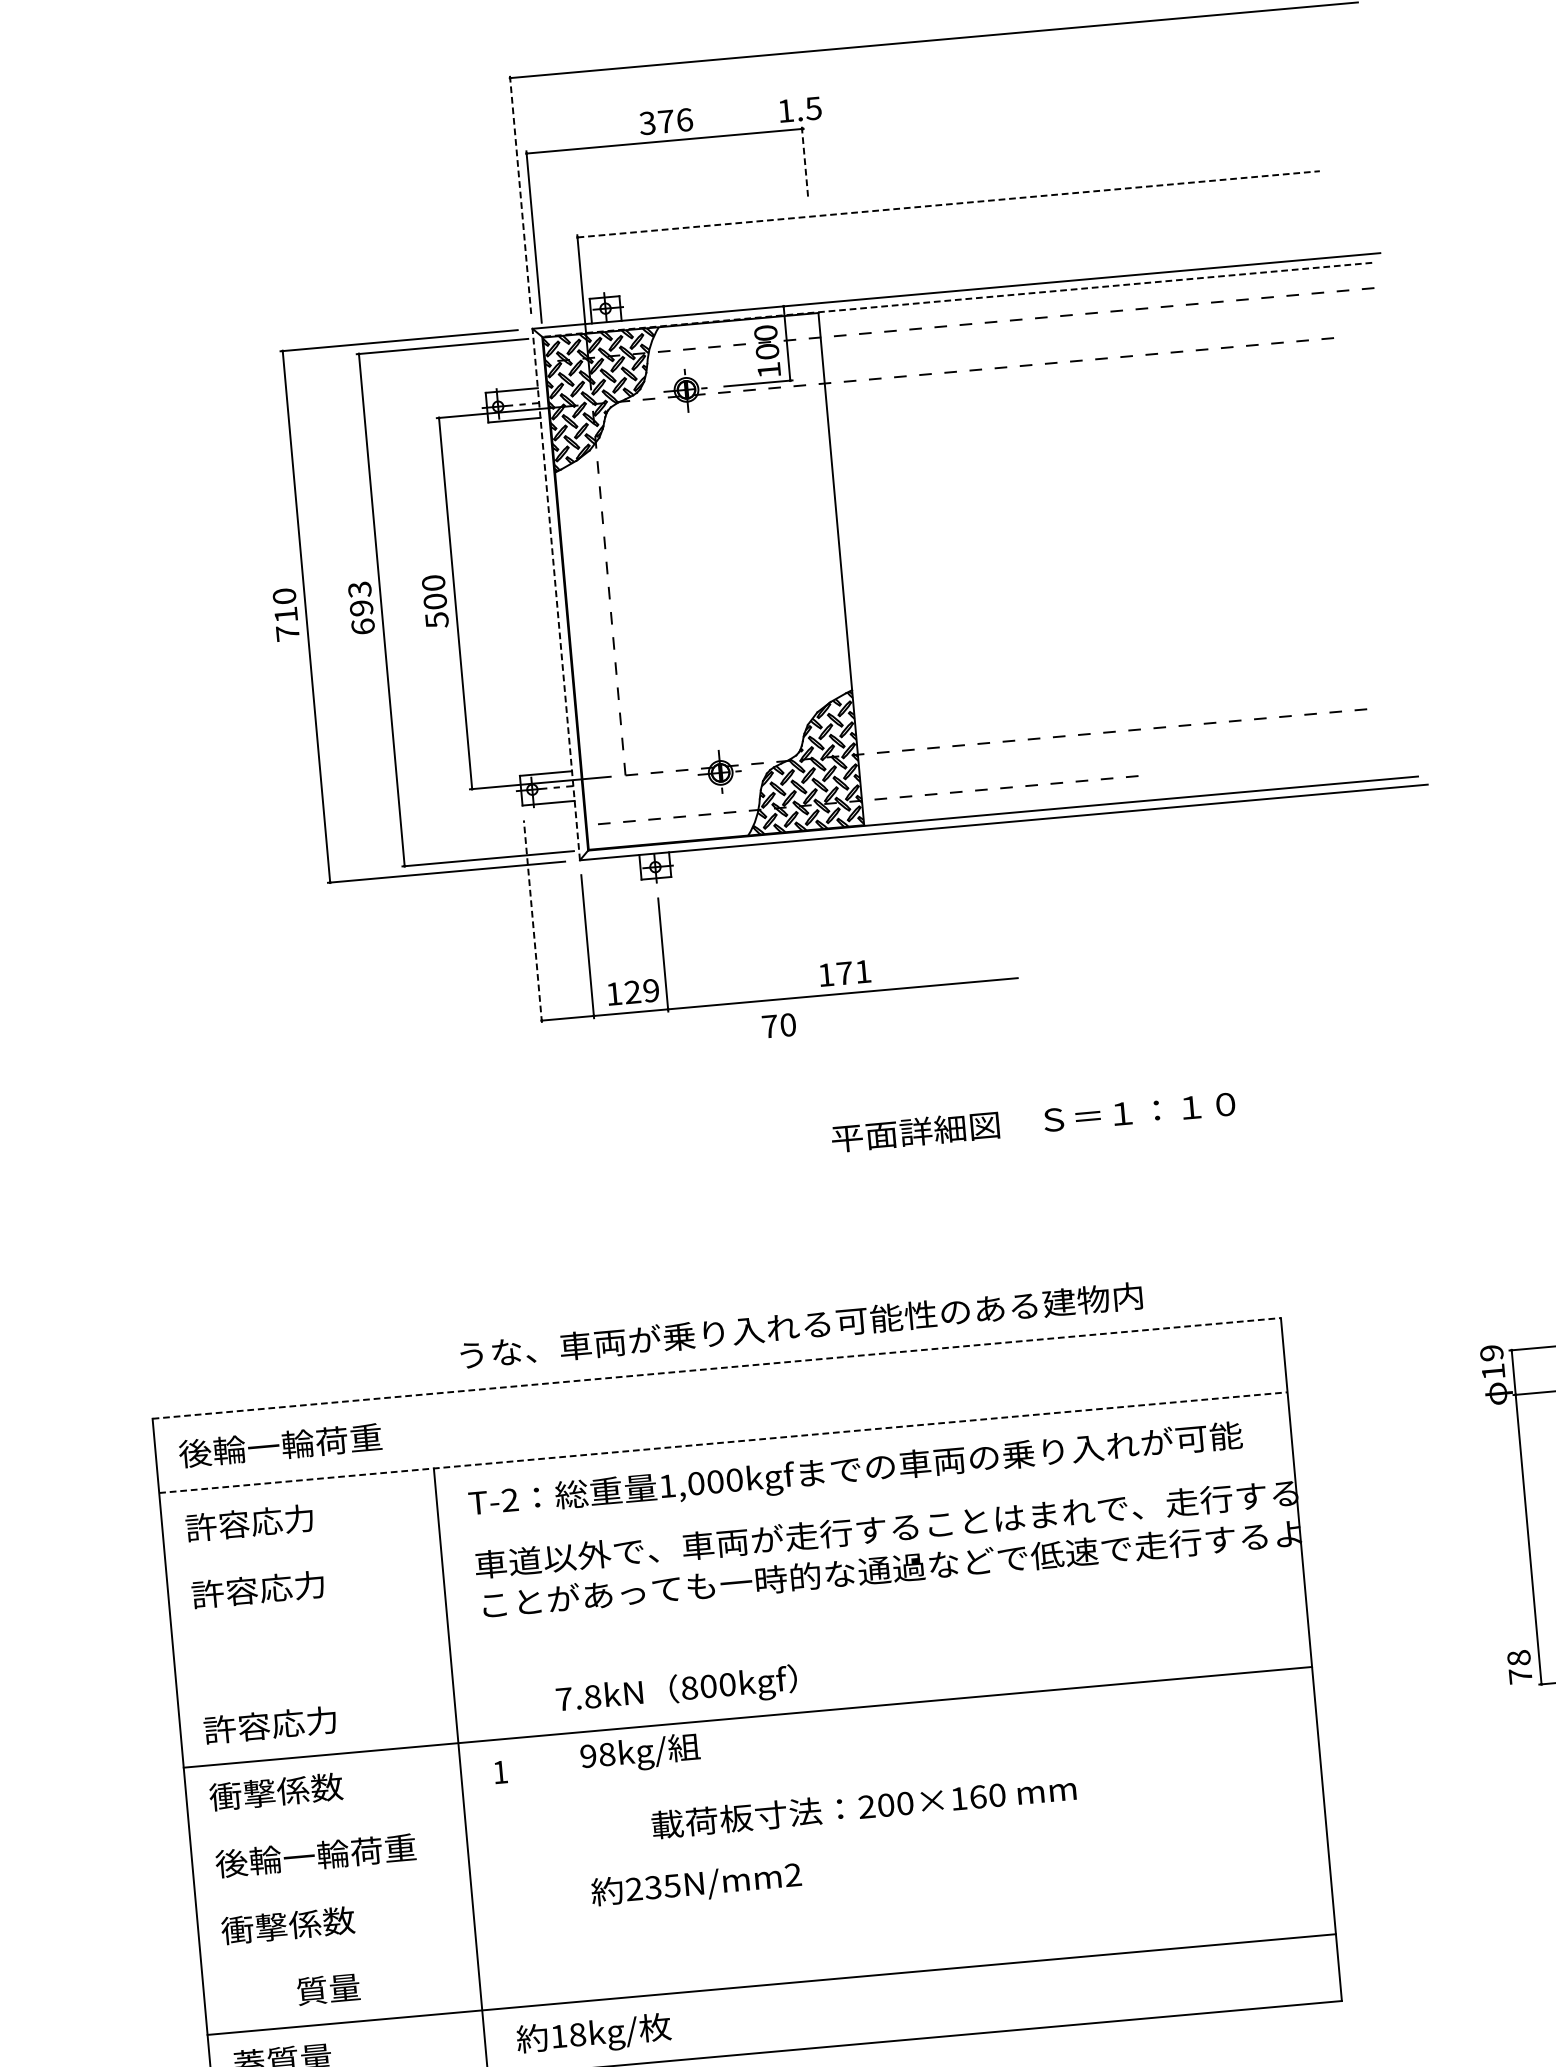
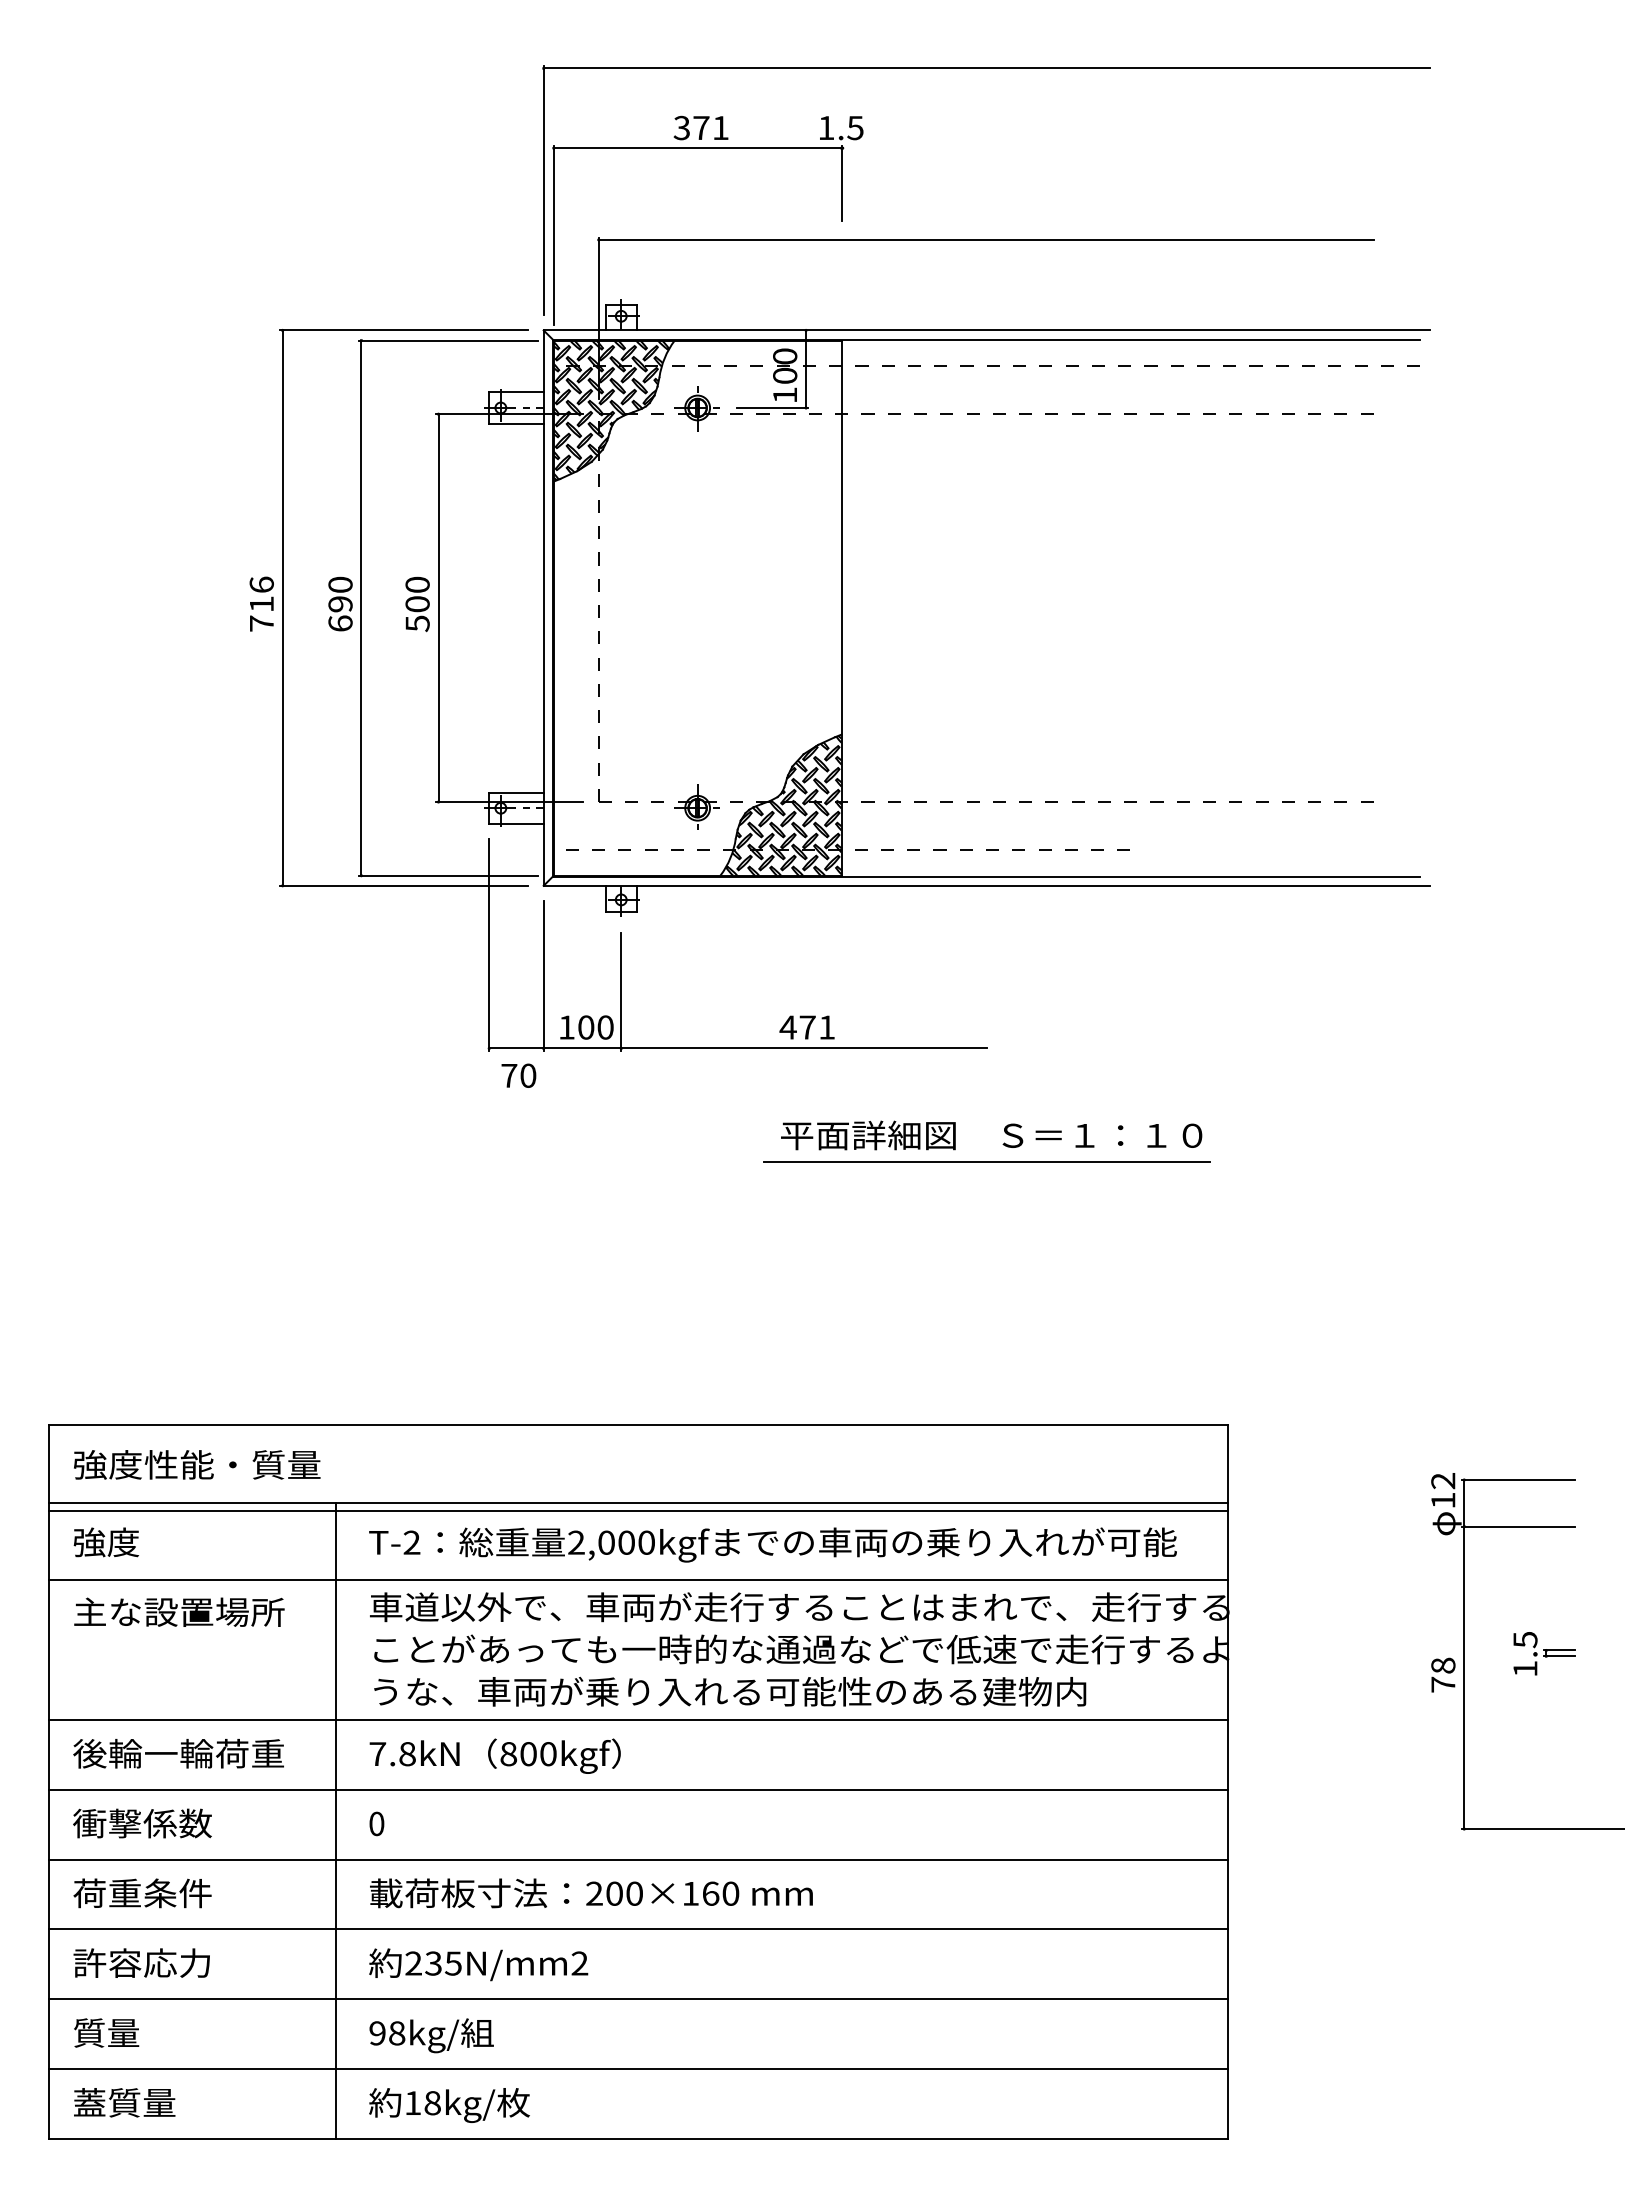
text: (685, 119) -> (721, 127), 376 -> 371
line: (805, 162) -> (841, 183), dashed -> solid
line: (520, 195) -> (543, 191), dashed -> solid
line: (948, 203) -> (986, 239), dashed -> solid
line: (957, 299) -> (986, 339), dashed -> solid
text: (359, 589) -> (340, 584), 693 -> 690
line: (556, 594) -> (543, 608), dashed -> solid
text: (284, 596) -> (261, 584), 710 -> 716
line: (533, 922) -> (489, 945), dashed -> solid
text: (825, 975) -> (787, 1027), 171 -> 471
text: (641, 991) -> (595, 1027), 129 -> 100
text: (778, 1025) -> (518, 1075), moved
line: (1027, 1086) -> (986, 1161), added
text: (1033, 1121) -> (991, 1135), moved
text: (801, 1325) -> (730, 1691), moved
text: (1491, 1353) -> (1443, 1481), 19 -> 12
line: (716, 1368) -> (638, 1425), dashed -> solid
line: (723, 1442) -> (638, 1502), dashed -> solid
text: (297, 1443) -> (196, 1464), 後輪一輪荷重 -> 強度性能・質量
line: (723, 1450) -> (637, 1510), added
text: (667, 1485) -> (576, 1542), 1,000kgf -> 2,000kgf
line: (729, 1517) -> (637, 1580), added
text: (249, 1523) -> (139, 1542), 許容応力 -> 強度
text: (292, 1585) -> (178, 1611), 許容応力 -> 主な設置場所
line: (740, 1650) -> (637, 1719), added
text: (1519, 1666) -> (1443, 1674), moved
text: (676, 1690) -> (494, 1755), moved
text: (304, 1721) -> (178, 1753), 許容応力 -> 後輪一輪荷重
text: (640, 1753) -> (431, 2035), moved
text: (500, 1771) -> (376, 1823), 1 -> 0
line: (752, 1784) -> (637, 1859), added
text: (863, 1806) -> (591, 1893), moved
line: (758, 1851) -> (637, 1929), added
text: (315, 1855) -> (177, 1893), 後輪一輪荷重 -> 荷重条件
text: (696, 1884) -> (478, 1964), moved
line: (764, 1918) -> (637, 1999), added
text: (288, 1924) -> (142, 1962), 衝撃係数 -> 許容応力
text: (328, 1988) -> (106, 2032), moved

